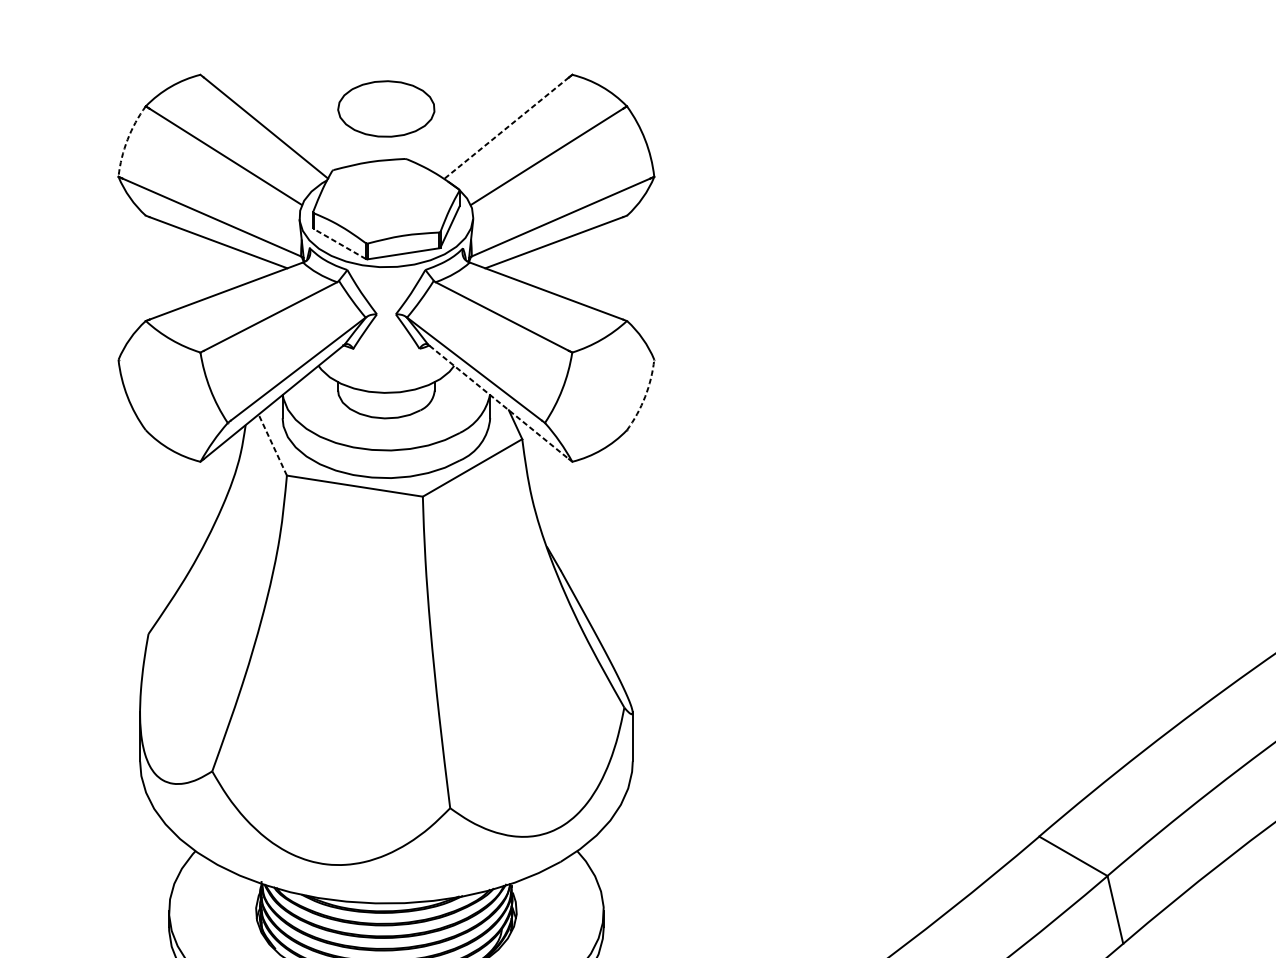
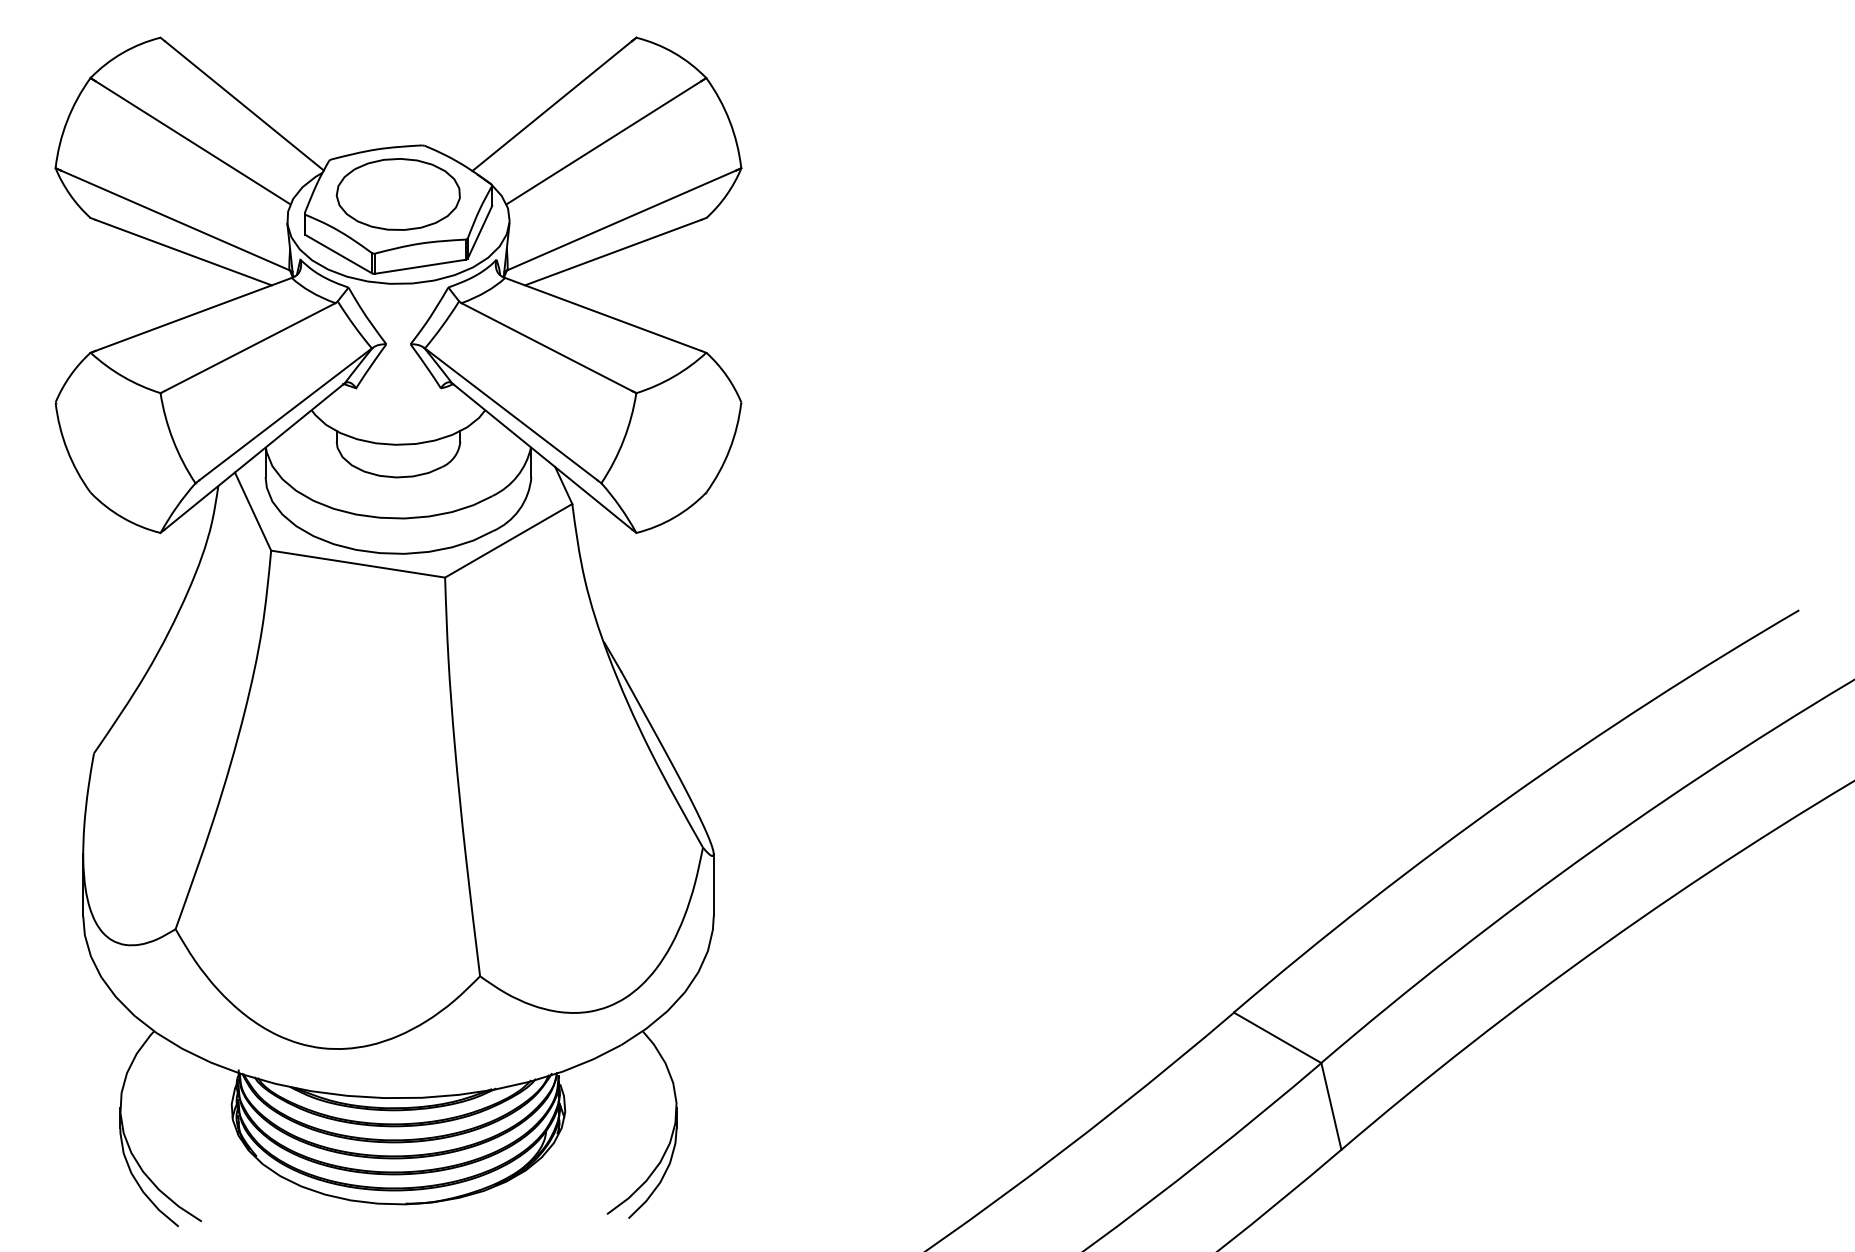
part: (385, 109) -> (397, 194), moved
line: (505, 128) -> (551, 106), dashed -> solid
arc: (127, 139) -> (67, 120), dashed -> solid
line: (339, 244) -> (338, 254), dashed -> solid
arc: (645, 396) -> (729, 449), dashed -> solid
line: (499, 402) -> (543, 457), dashed -> solid
line: (272, 445) -> (252, 511), dashed -> solid

